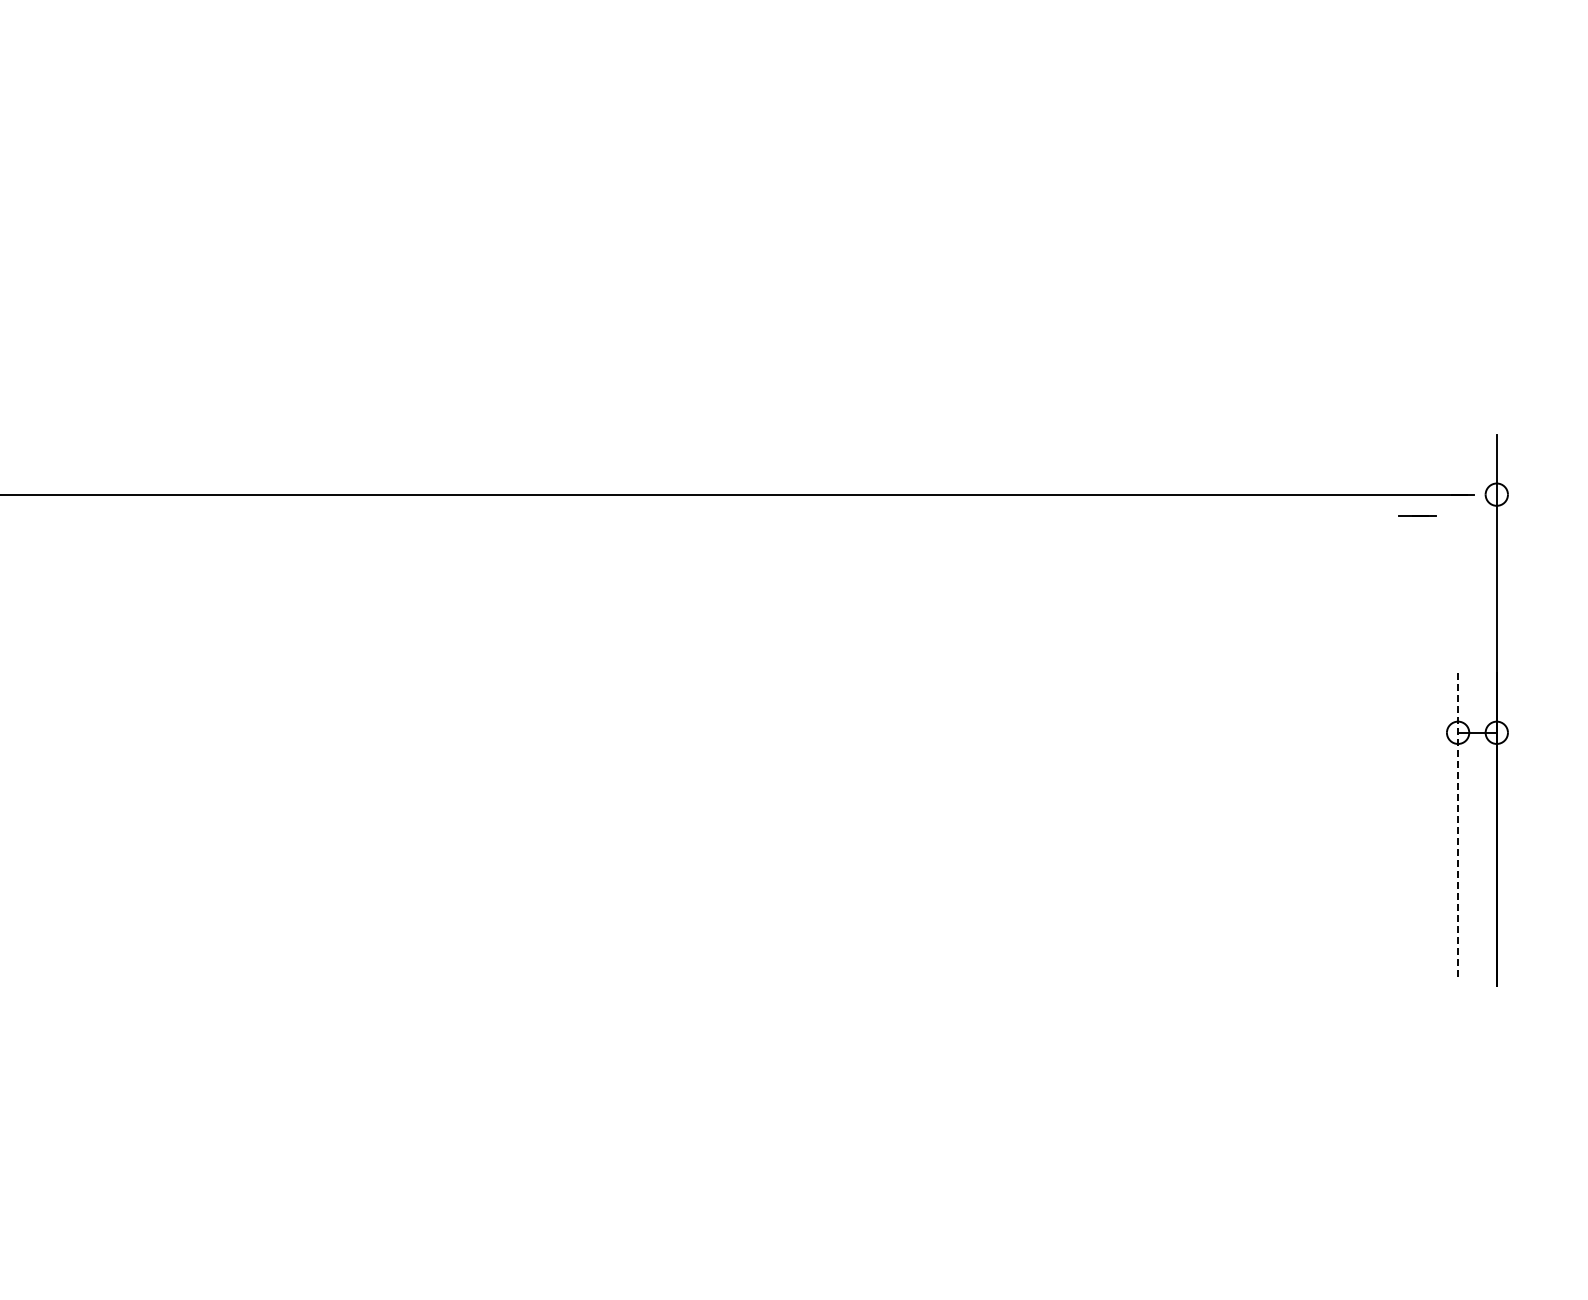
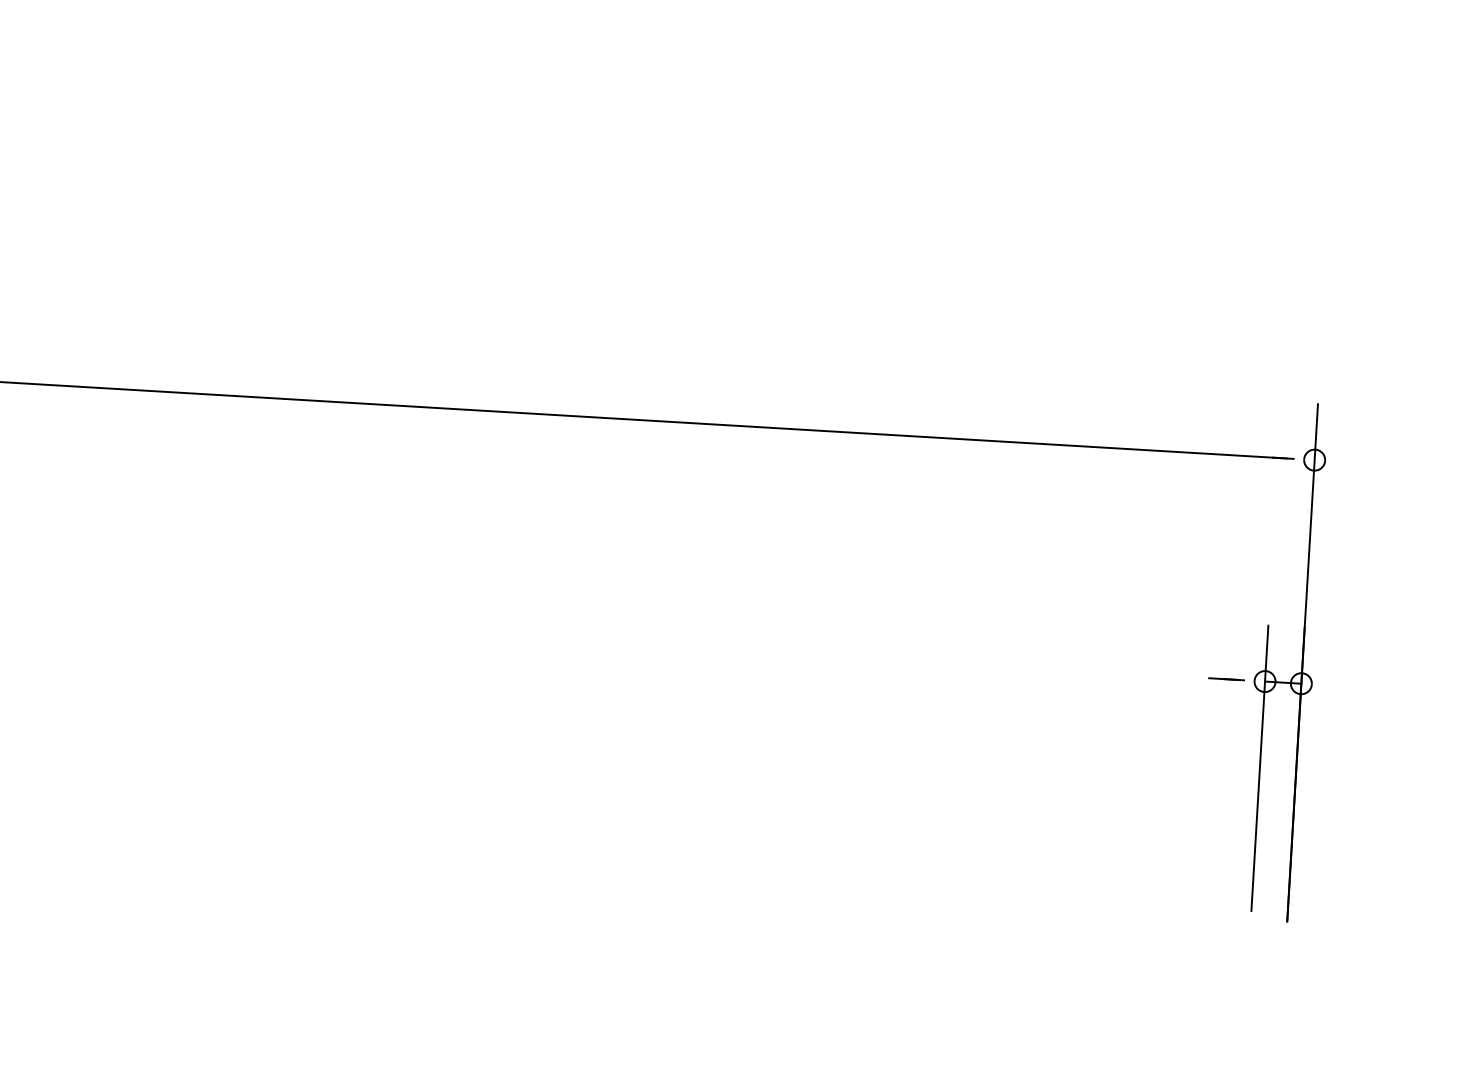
line: (1417, 515) -> (1226, 679), moved
line: (1458, 825) -> (1260, 768), dashed -> solid

